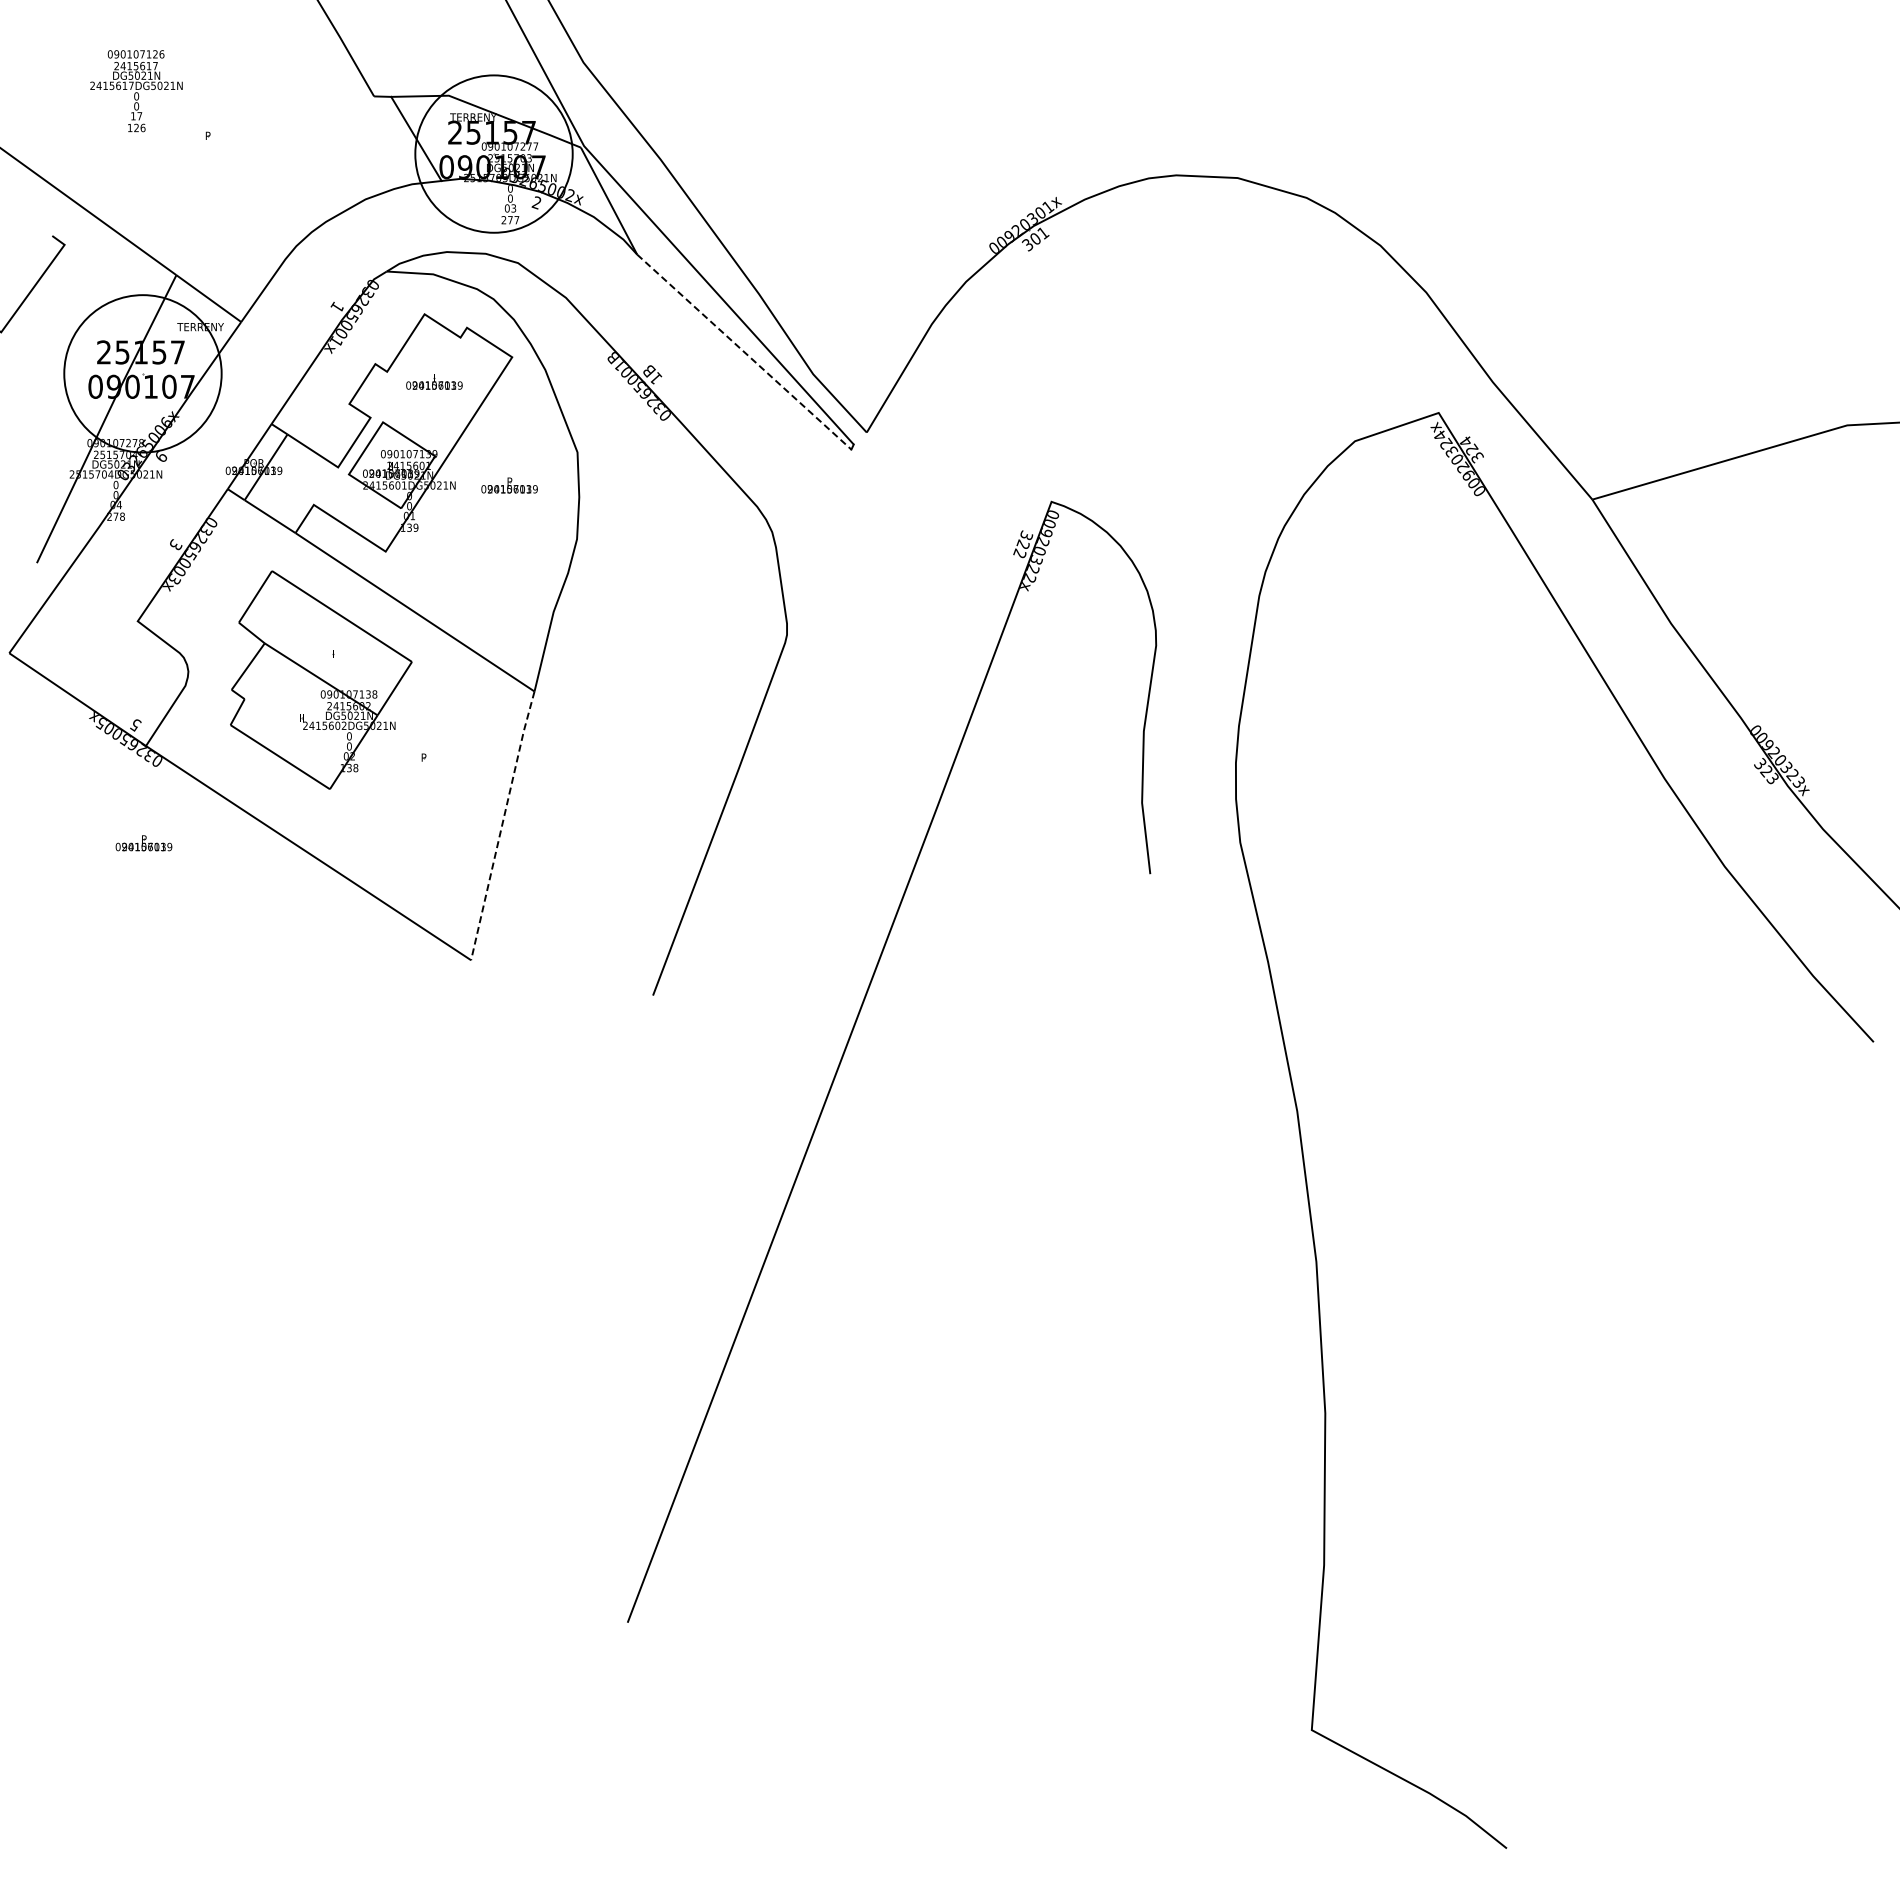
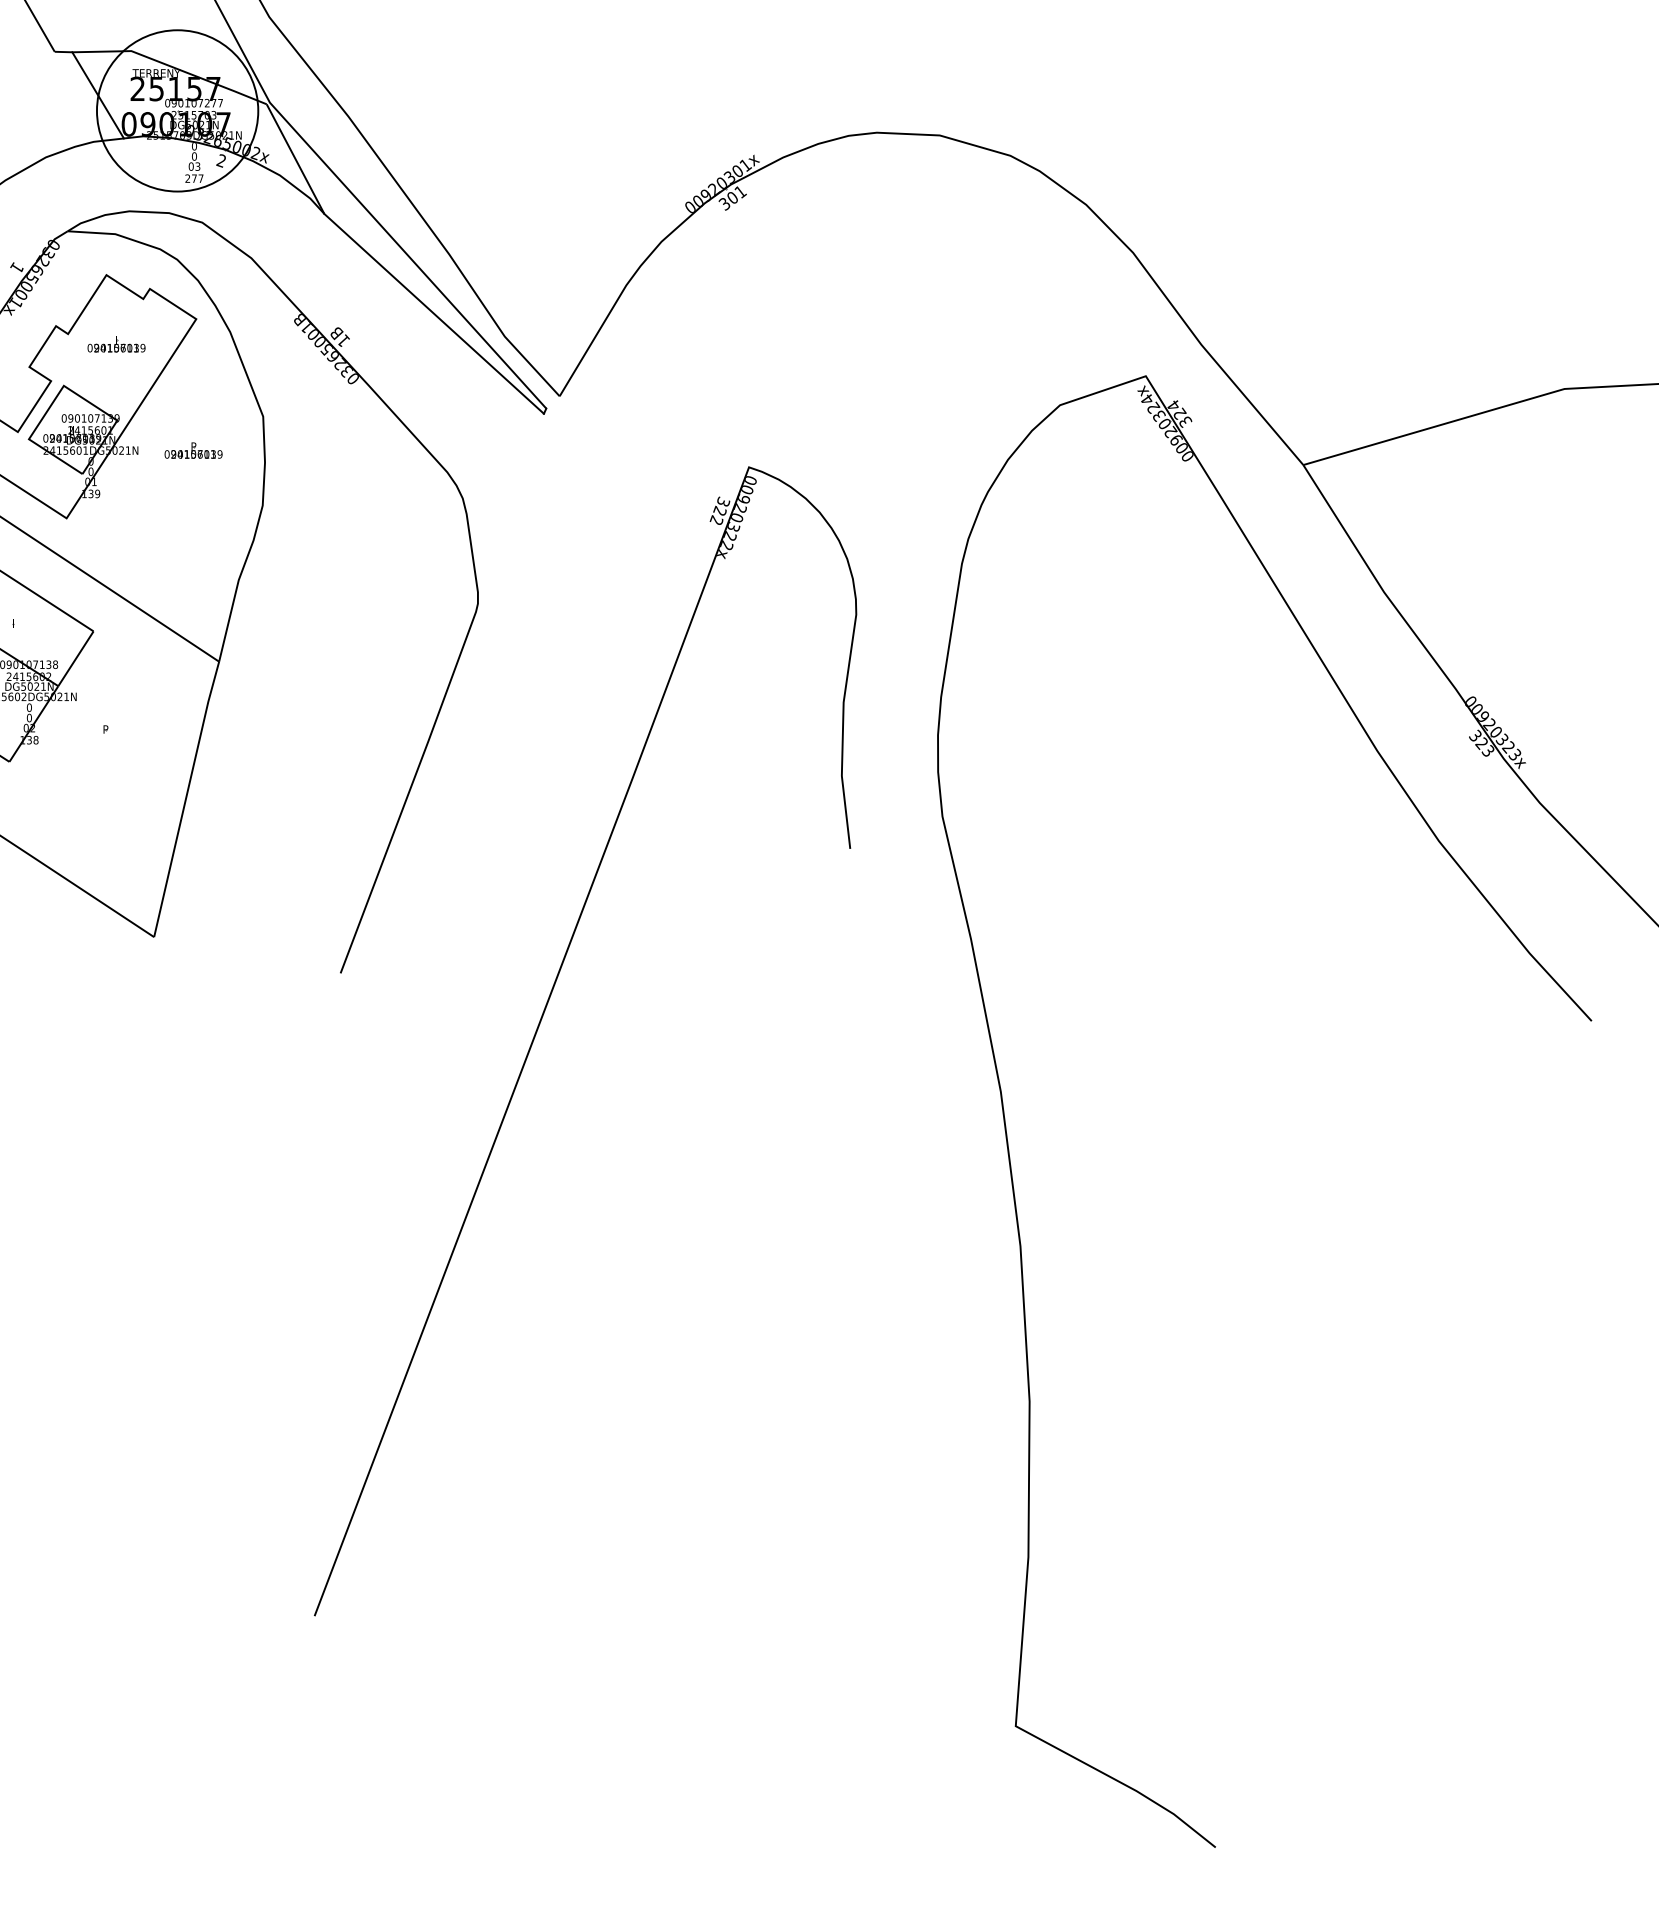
line: (744, 352) -> (434, 314), dashed -> solid
line: (502, 825) -> (186, 799), dashed -> solid

